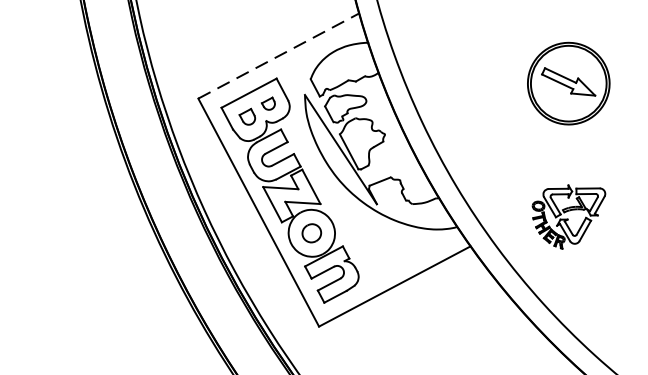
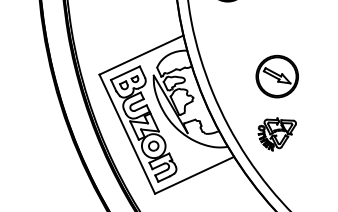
line: (278, 54) -> (141, 54), dashed -> solid
part: (567, 83) -> (276, 76), moved
part: (568, 217) -> (276, 134), moved

